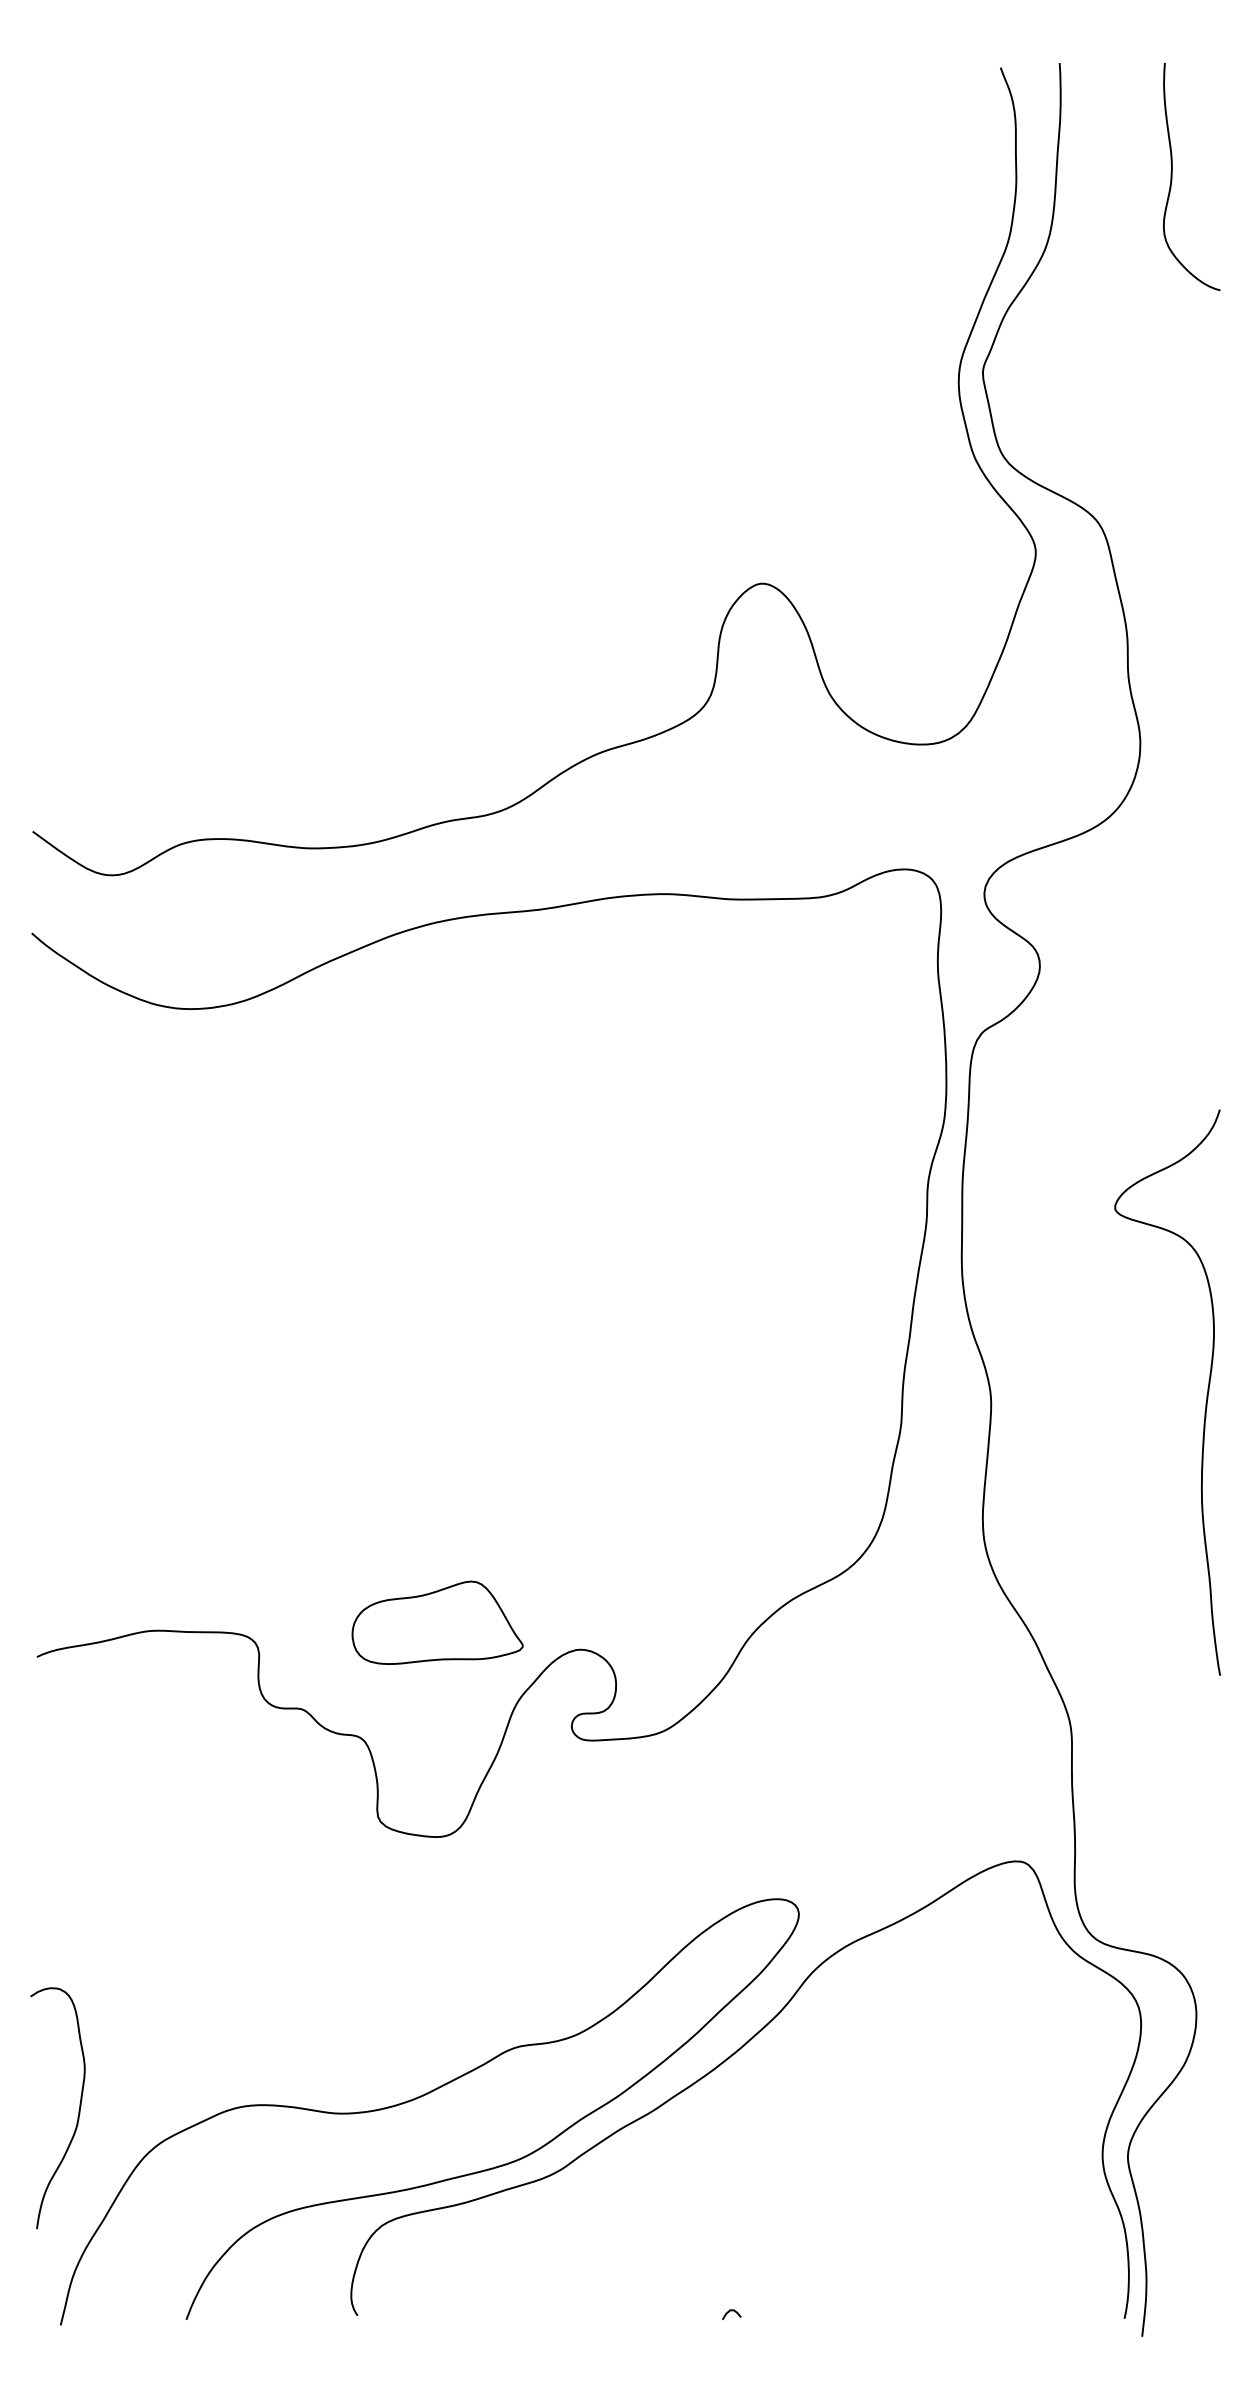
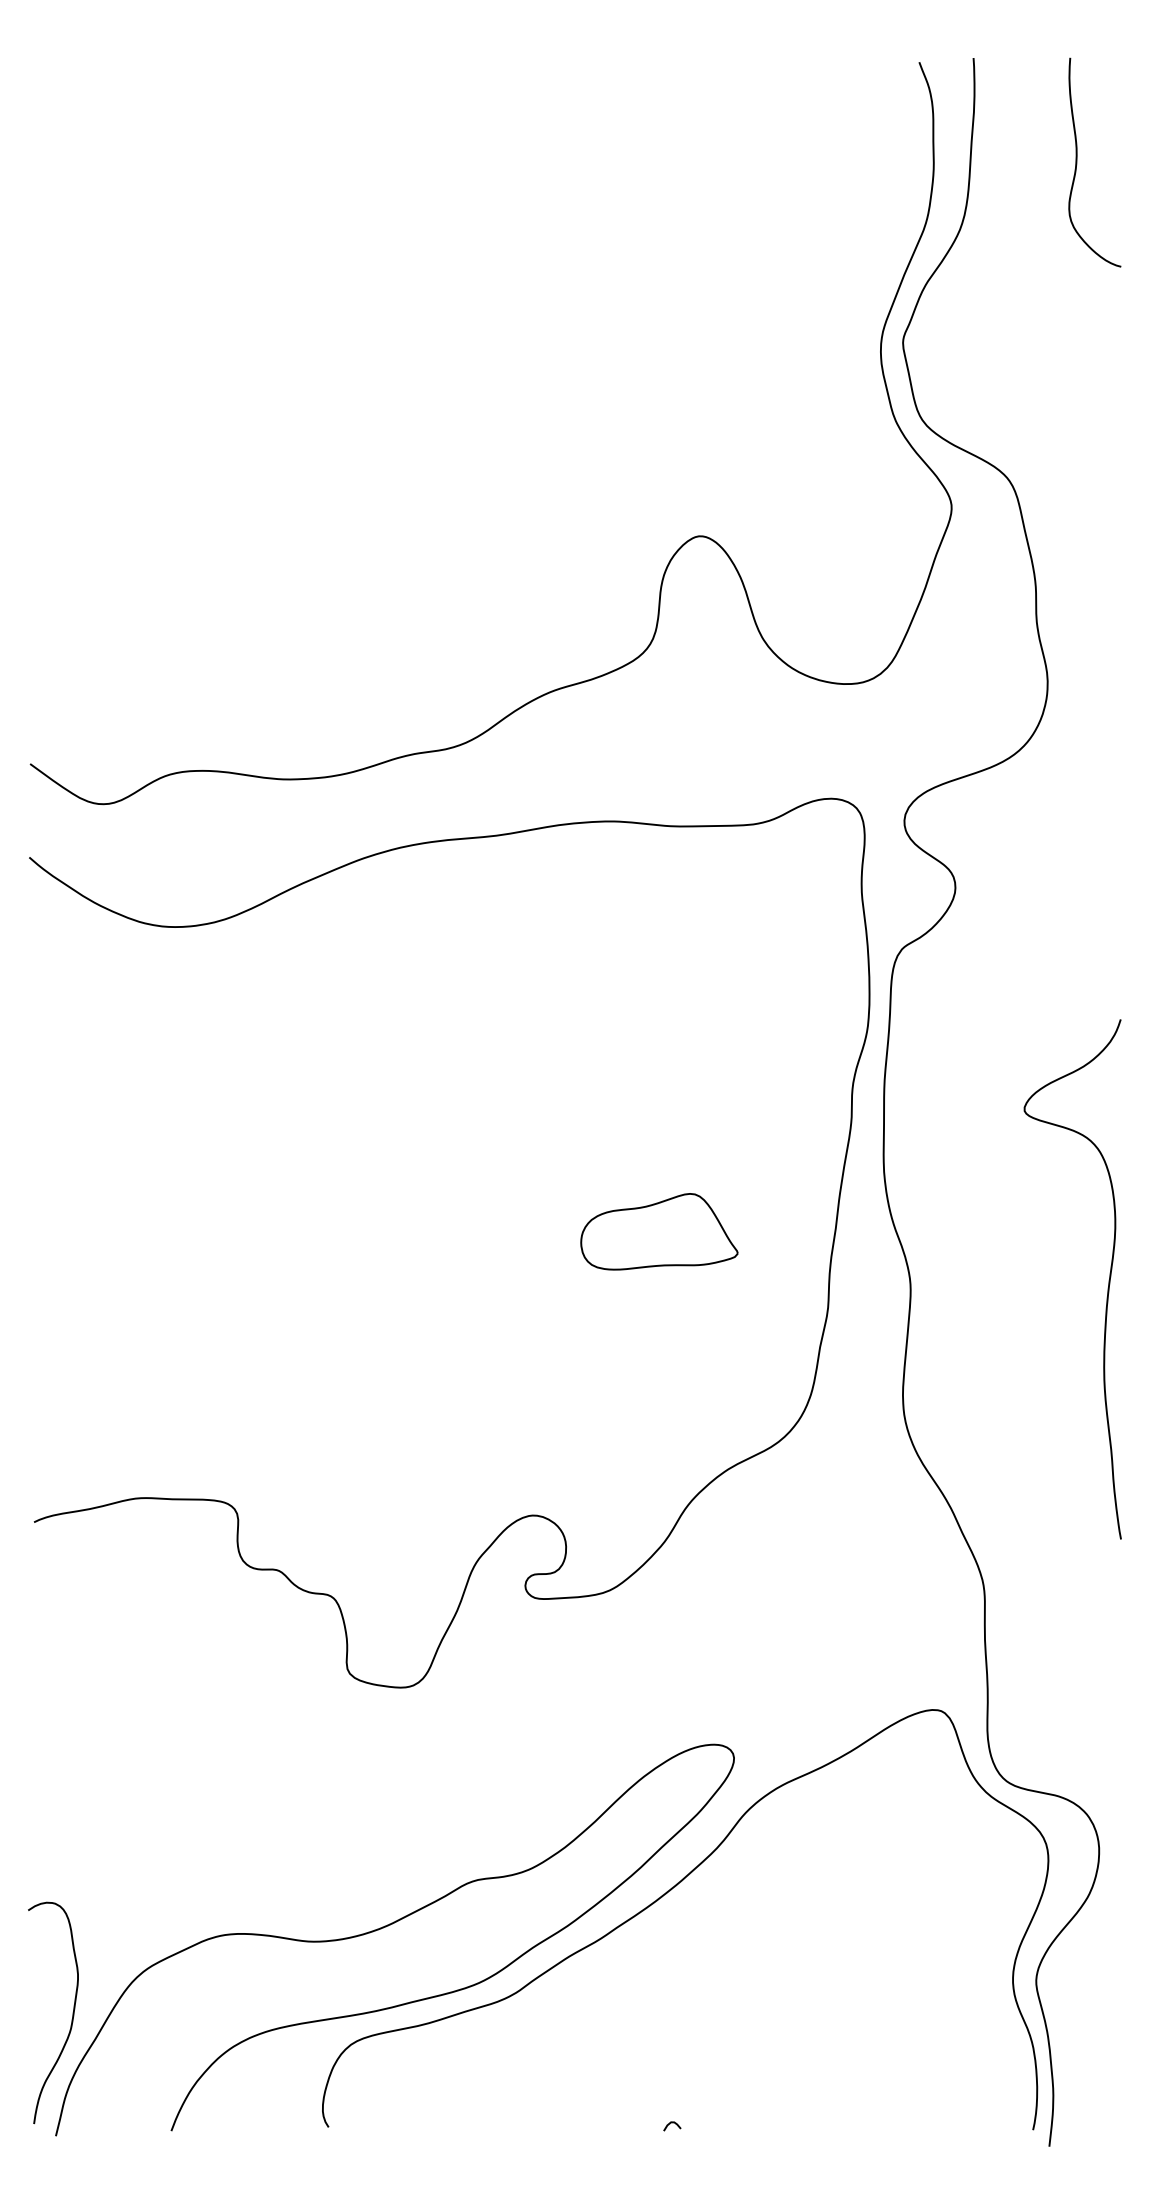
part: (437, 1622) -> (659, 1231), moved
curve: (78, 2110) -> (72, 2015), moved

